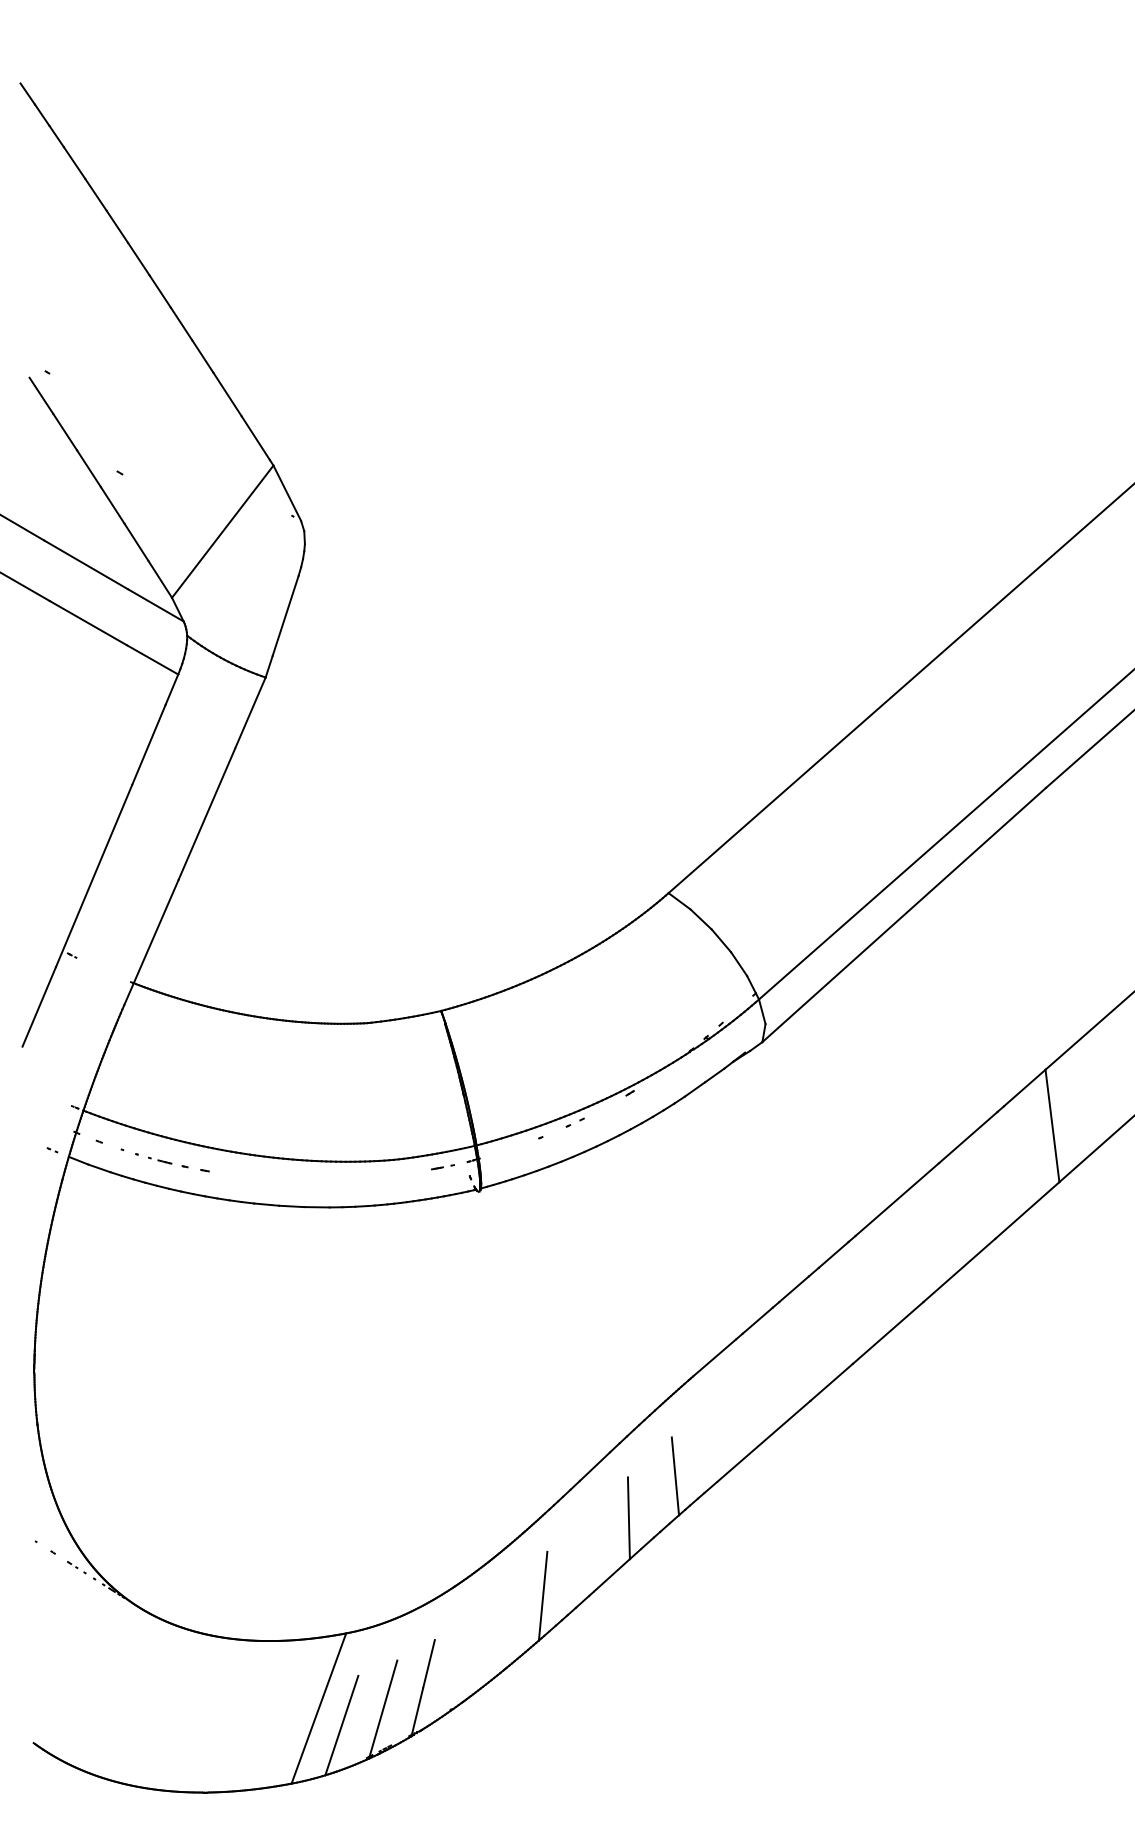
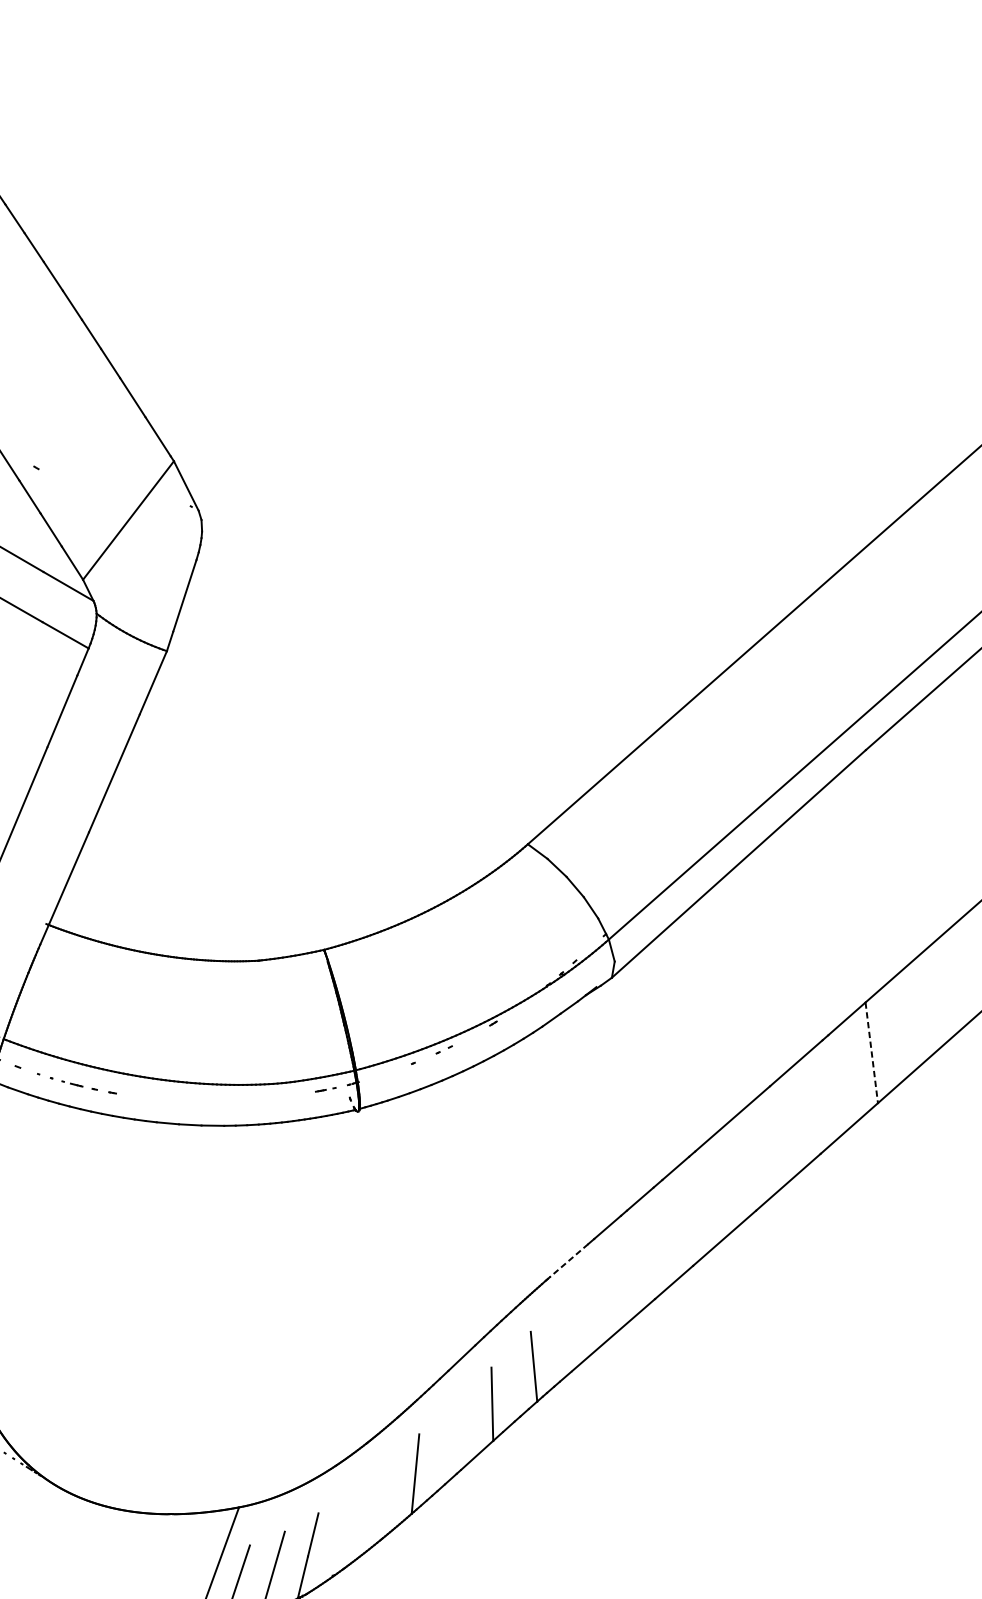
line: (1052, 1125) -> (871, 1052), solid -> dashed
line: (714, 1358) -> (569, 1261), solid -> dashed

